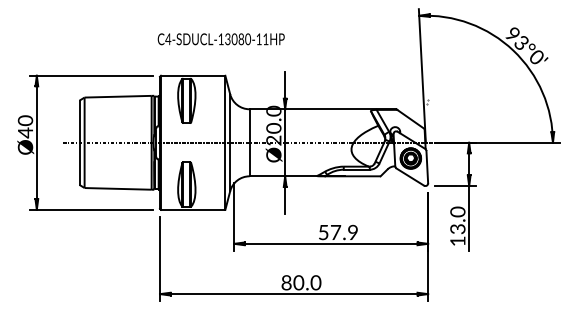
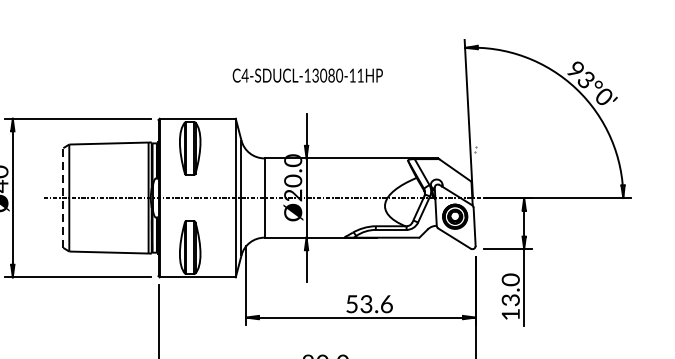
text: (220, 39) -> (306, 75), moved
line: (79, 142) -> (63, 197), solid -> dashed
text: (344, 232) -> (376, 304), 57.9 -> 53.6

